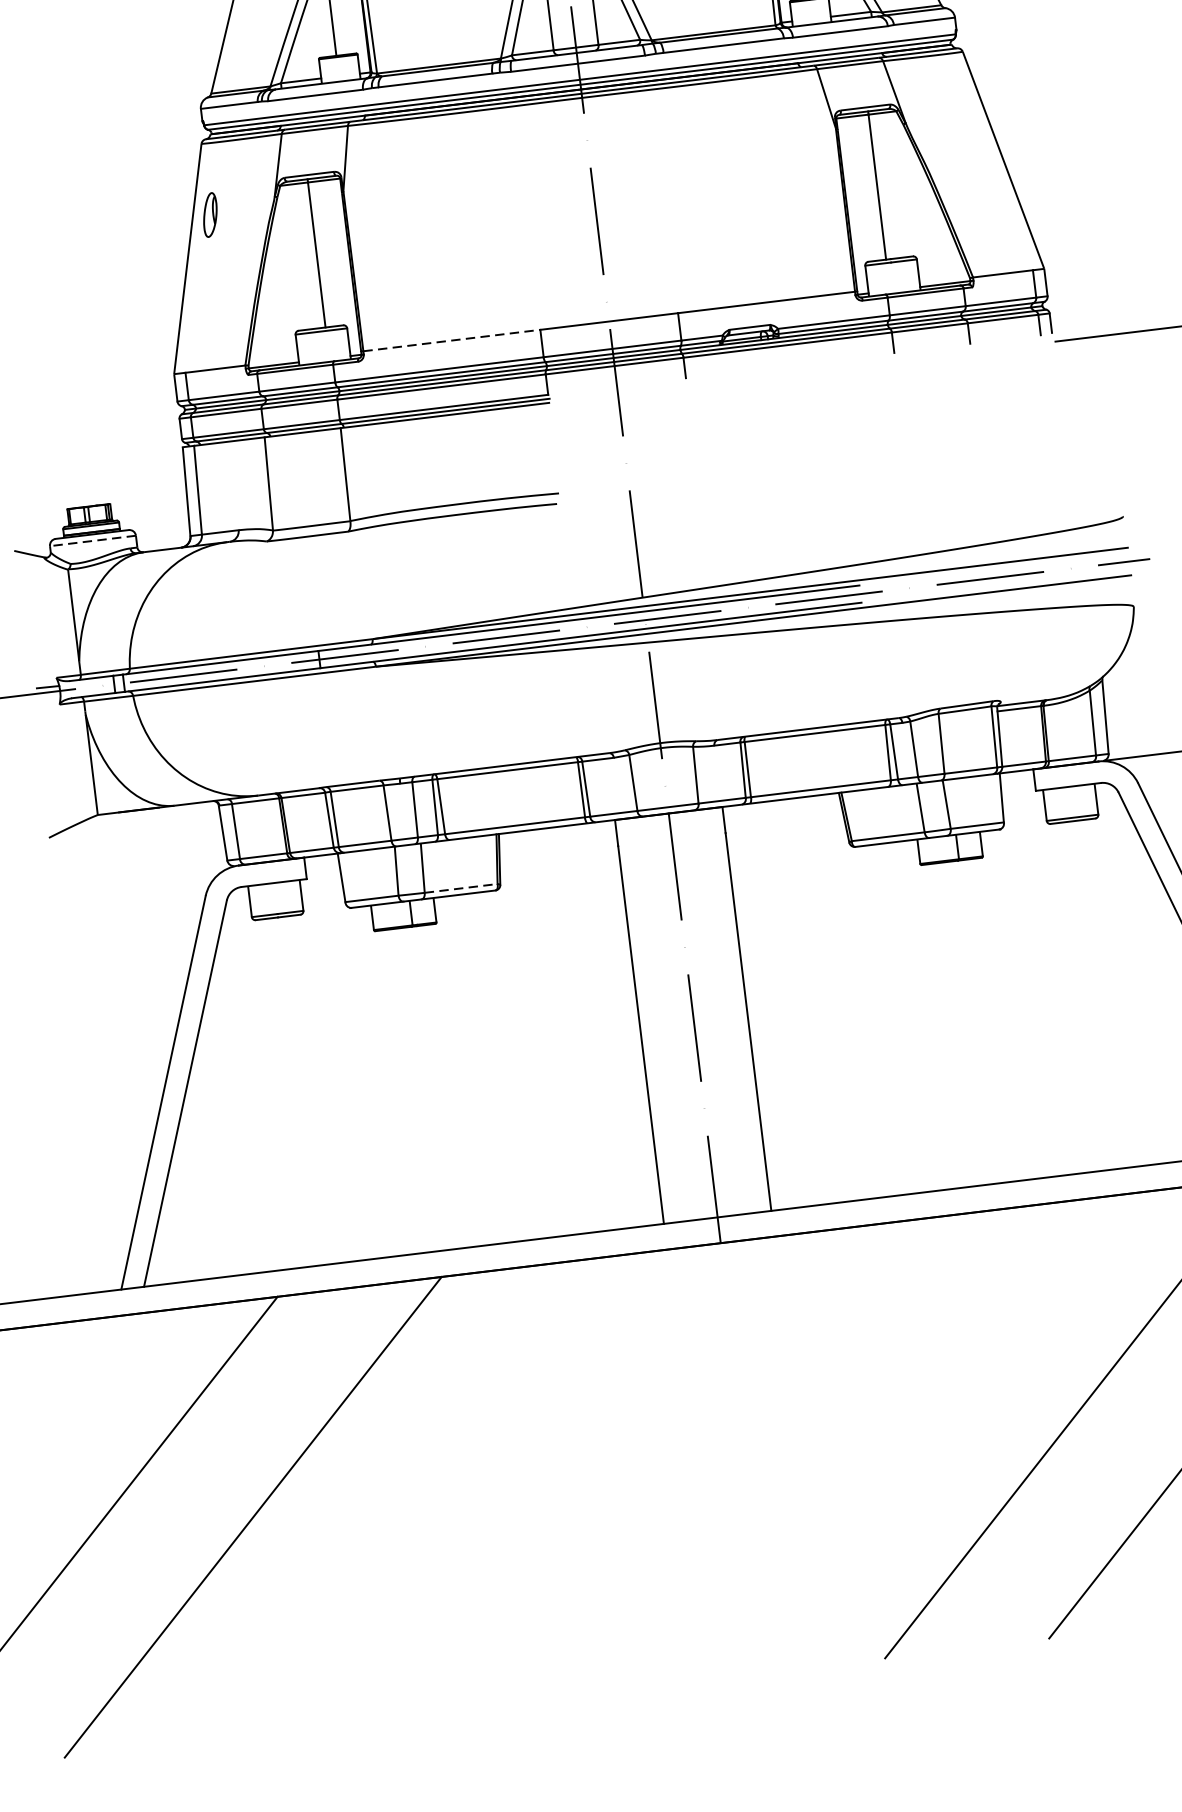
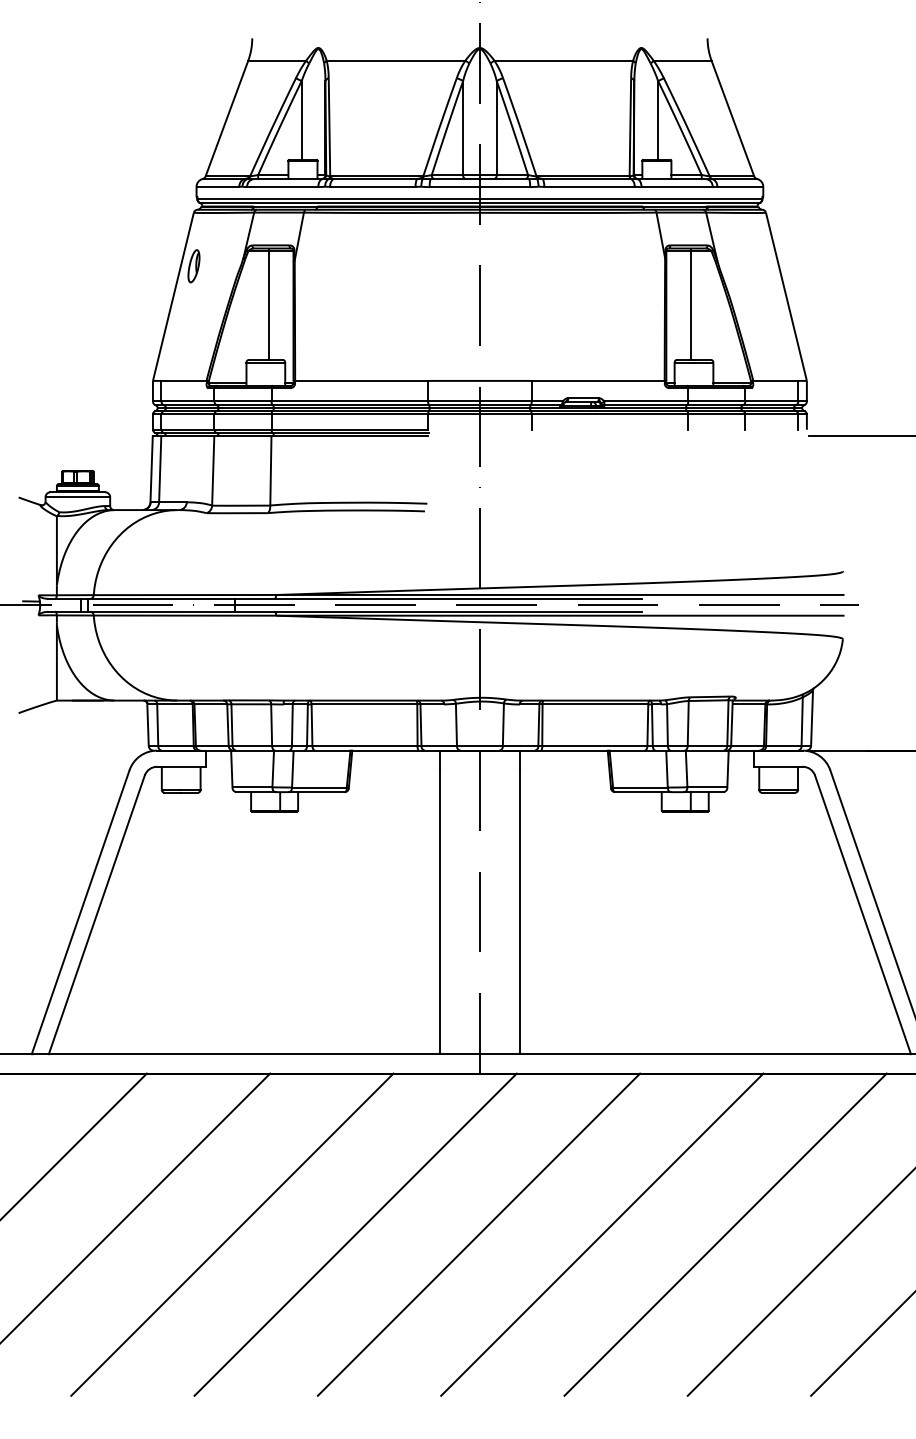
line: (451, 340) -> (361, 380), dashed -> solid
line: (92, 541) -> (77, 497), dashed -> solid
line: (461, 888) -> (319, 787), dashed -> solid
line: (909, 1437) -> (602, 1234), added
line: (744, 1457) -> (478, 1234), added
line: (581, 1477) -> (355, 1234), added
line: (417, 1497) -> (232, 1234), added

